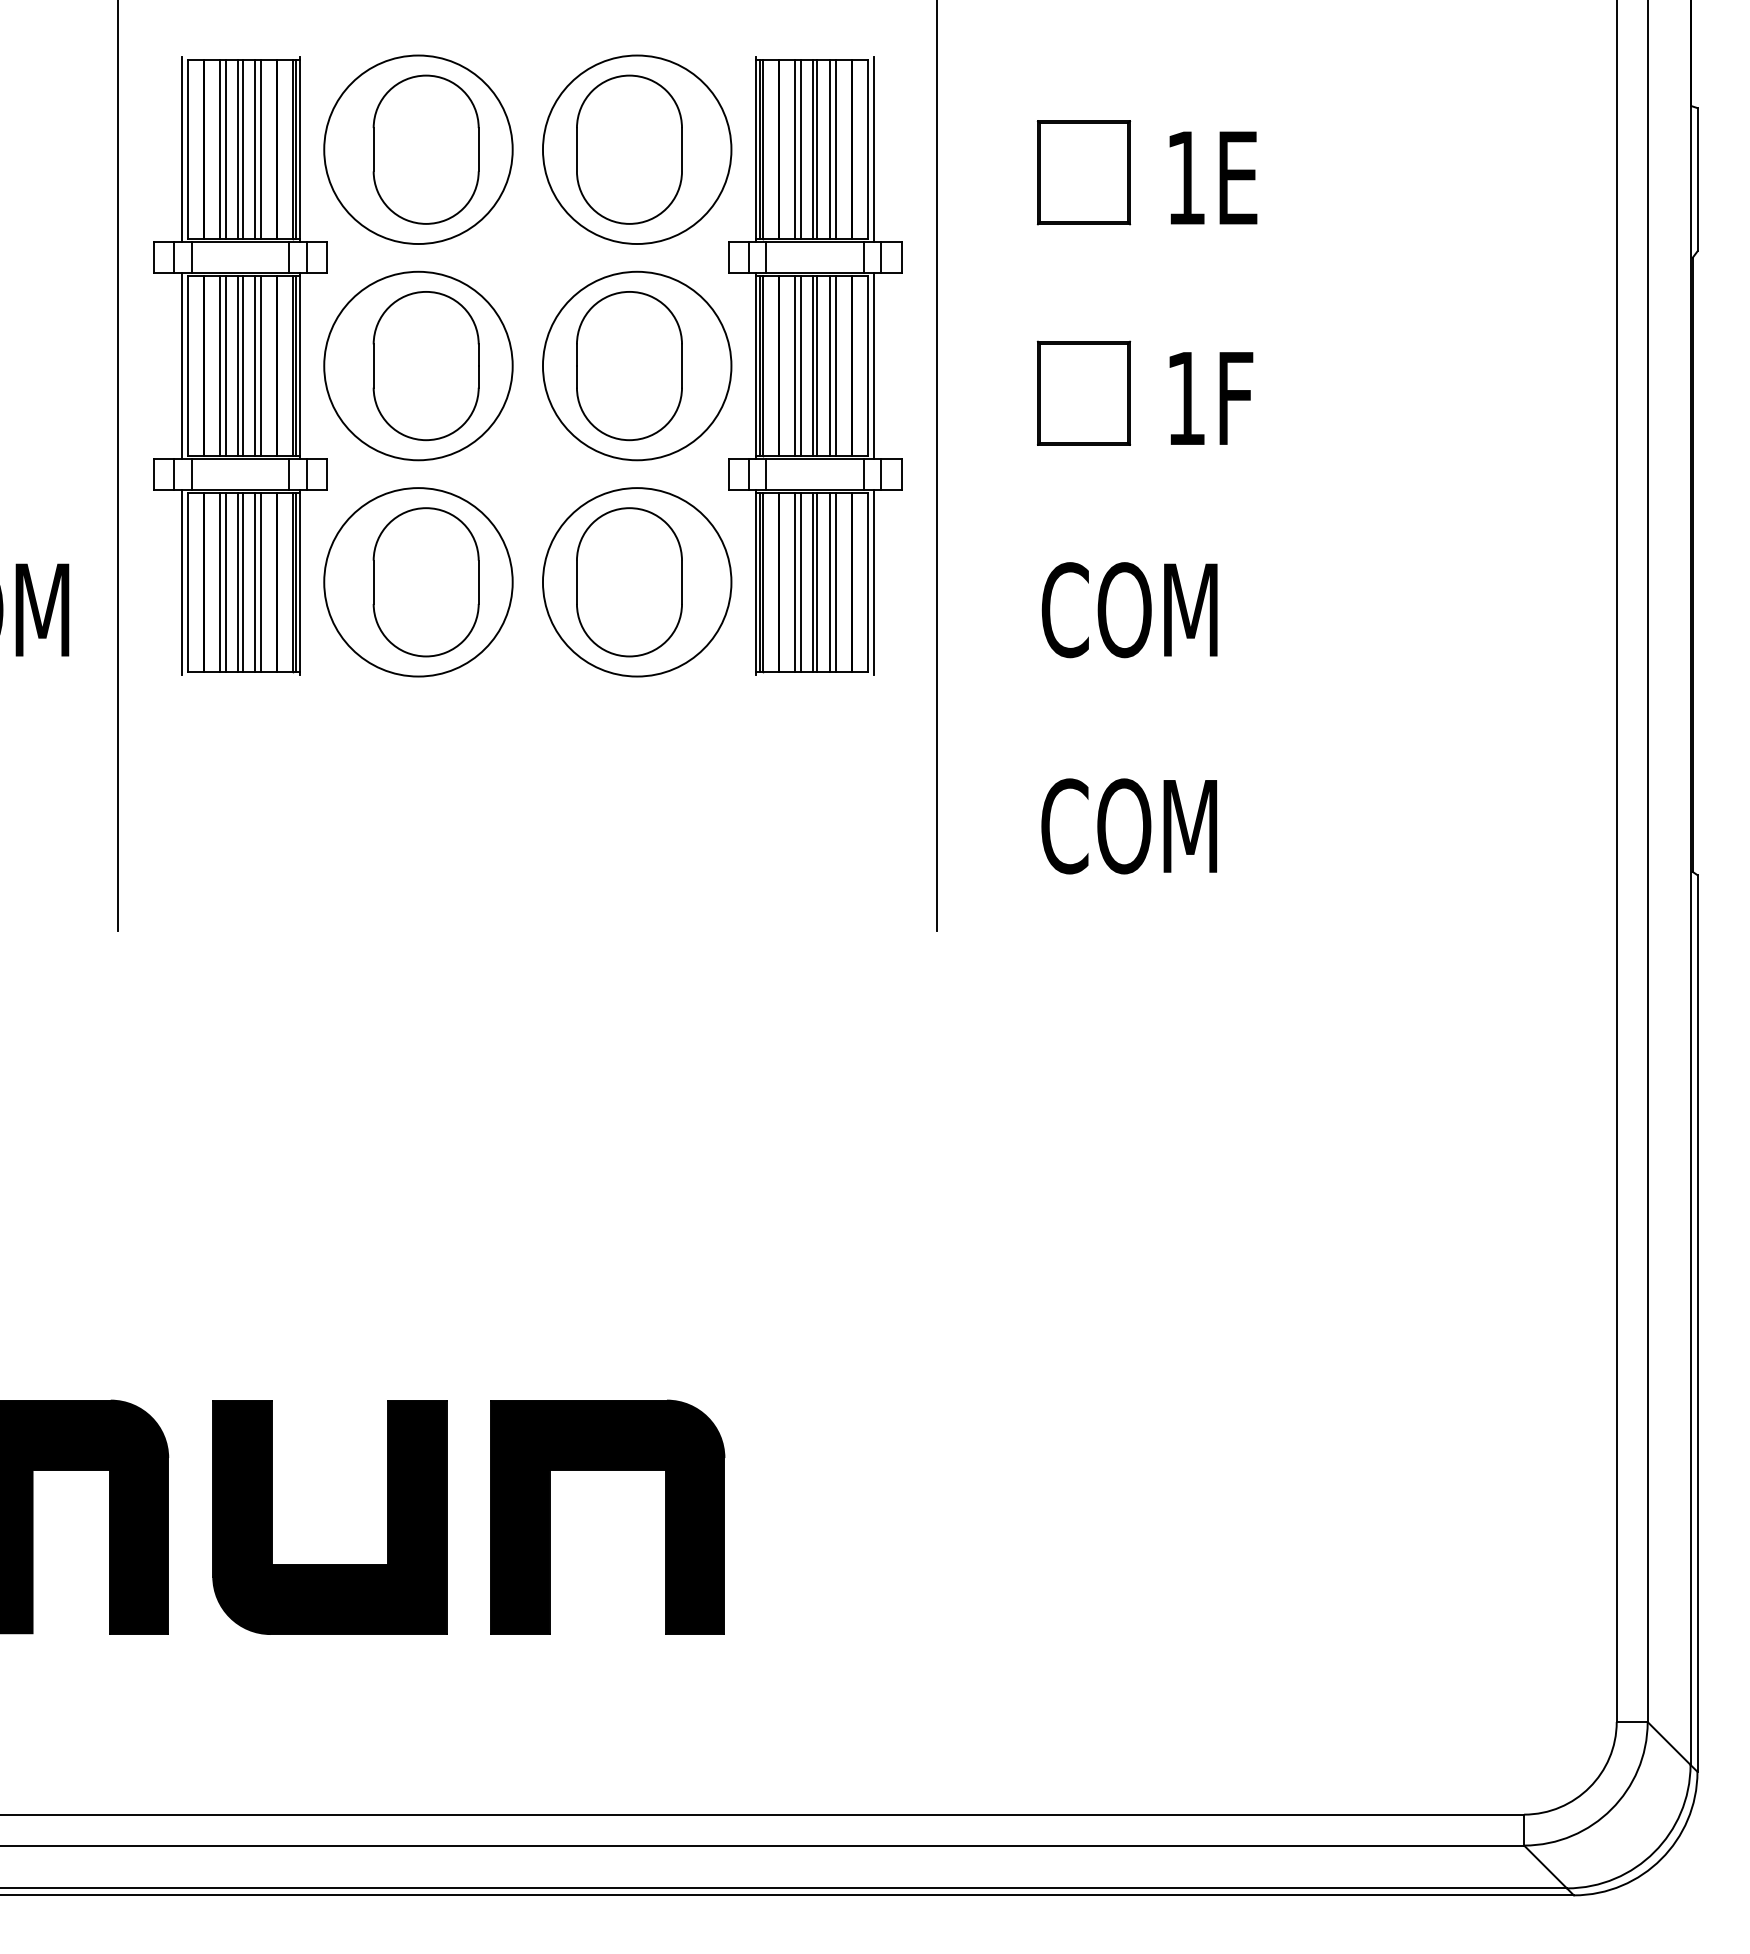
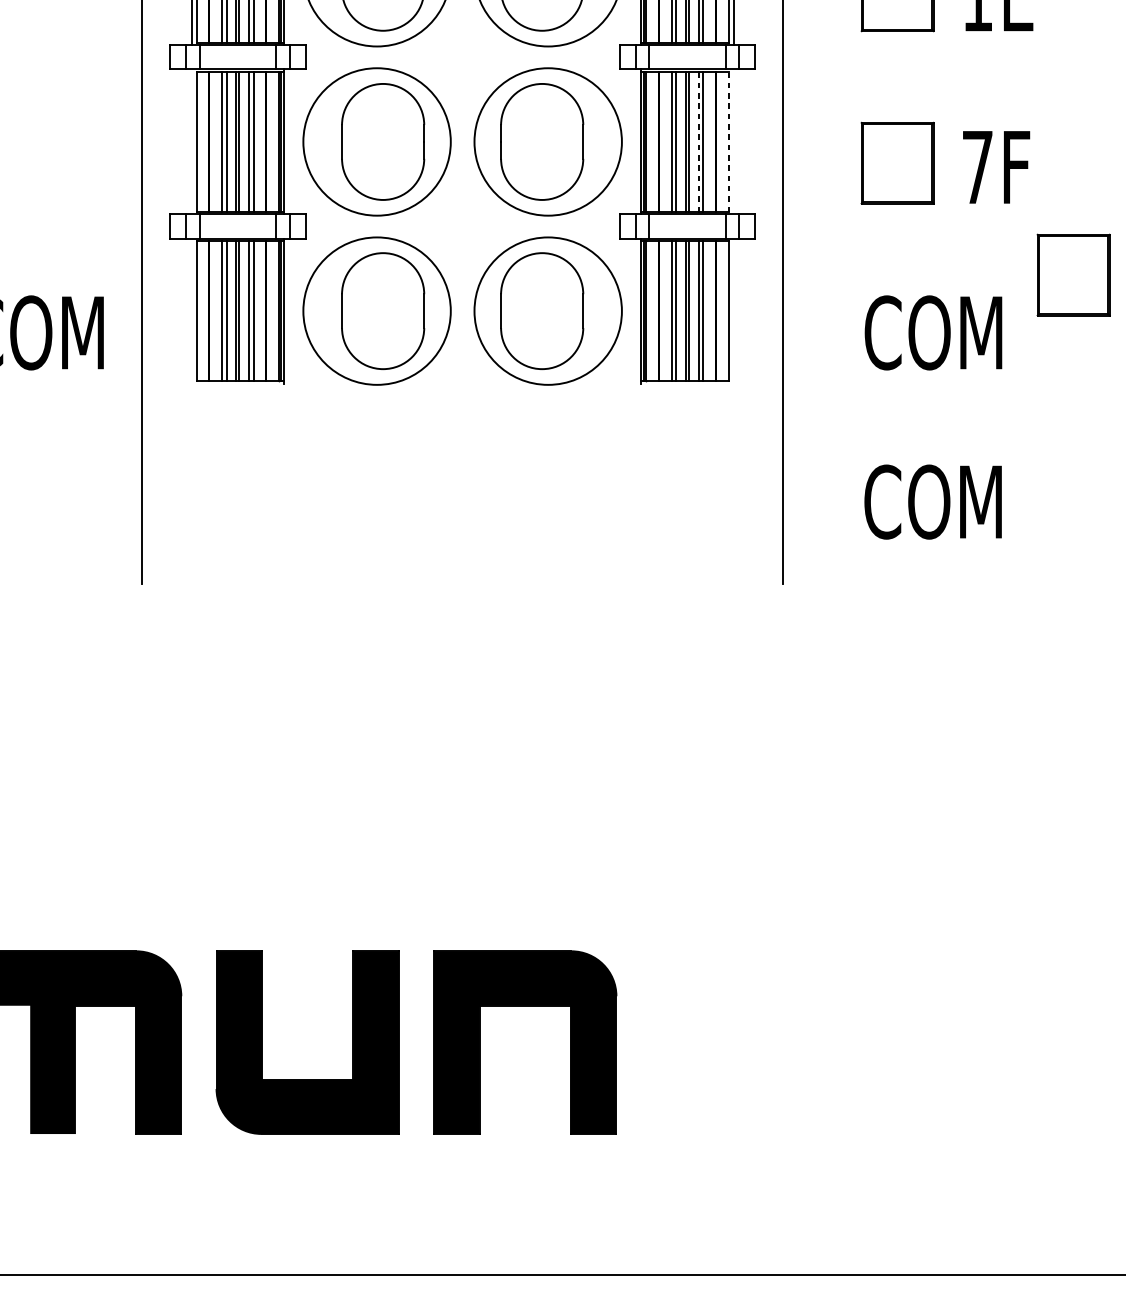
line: (181, 365) -> (191, 141), removed
line: (874, 365) -> (733, 141), removed
line: (829, 366) -> (698, 142), solid -> dashed
line: (867, 366) -> (728, 142), solid -> dashed
text: (1185, 398) -> (977, 167), 1F -> 7F
part: (1309, 535) -> (1074, 274), added
line: (181, 582) -> (191, 311), removed
line: (874, 582) -> (733, 311), removed

